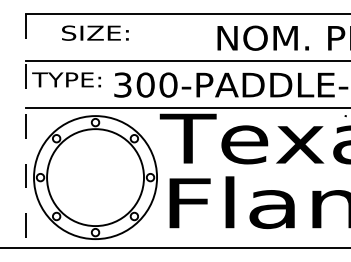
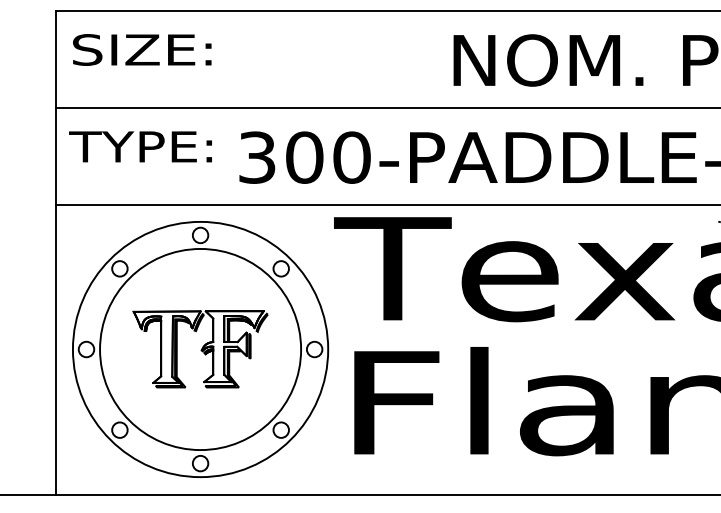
text: (95, 32) -> (142, 48), moved
line: (25, 131) -> (55, 253), dashed -> solid
part: (95, 177) -> (200, 349), added

